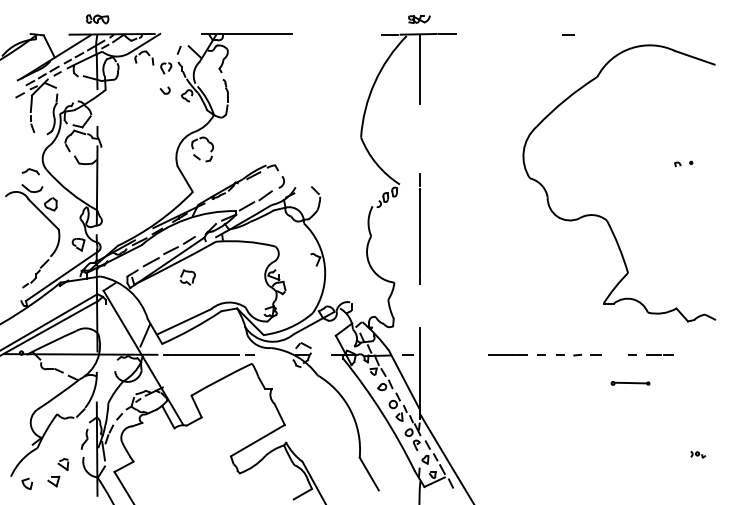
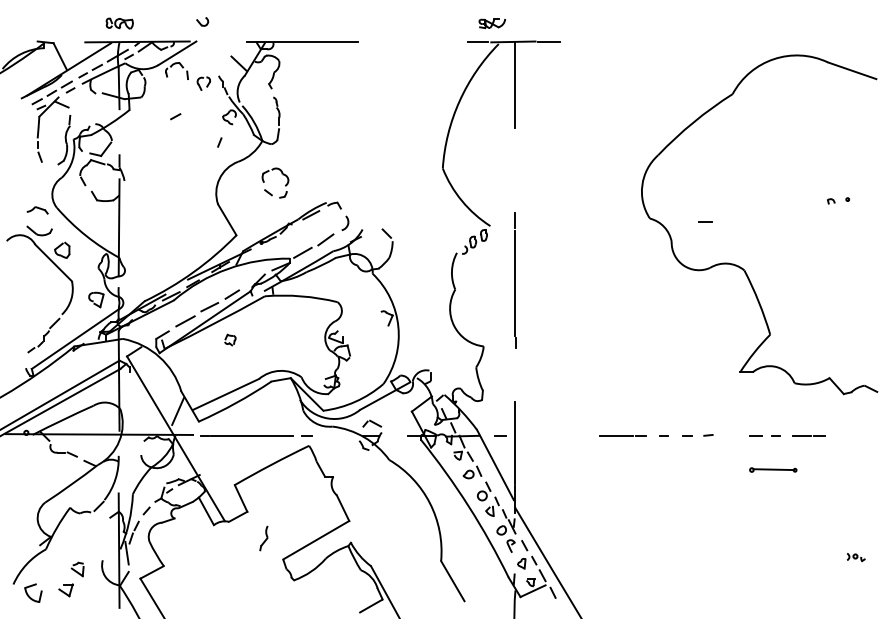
part: (418, 19) -> (491, 23), moved
line: (568, 33) -> (705, 221), moved
line: (178, 50) -> (219, 142), moved
part: (165, 90) -> (202, 21), moved
line: (19, 95) -> (175, 116), moved
part: (208, 143) -> (282, 175), moved
part: (187, 276) -> (230, 339), size x0.6
line: (595, 354) -> (755, 435), moved
part: (84, 439) -> (263, 538), moved
part: (27, 484) -> (33, 593), size x1.4

